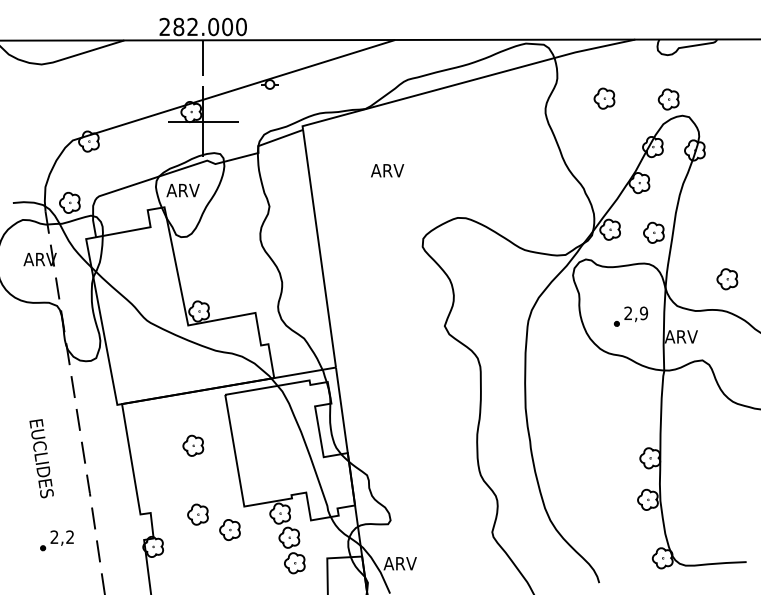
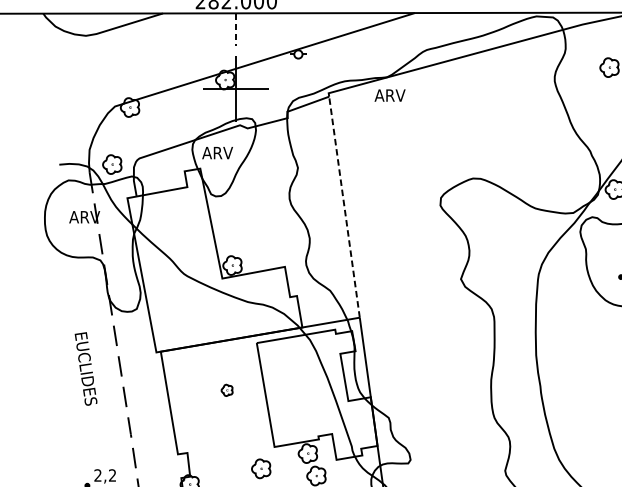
line: (203, 58) -> (236, 30), solid -> dashed
text: (387, 170) -> (390, 95), moved
line: (319, 248) -> (344, 206), solid -> dashed
part: (193, 445) -> (227, 390), size x0.6
text: (41, 458) -> (85, 368), moved
part: (197, 514) -> (231, 454), removed

